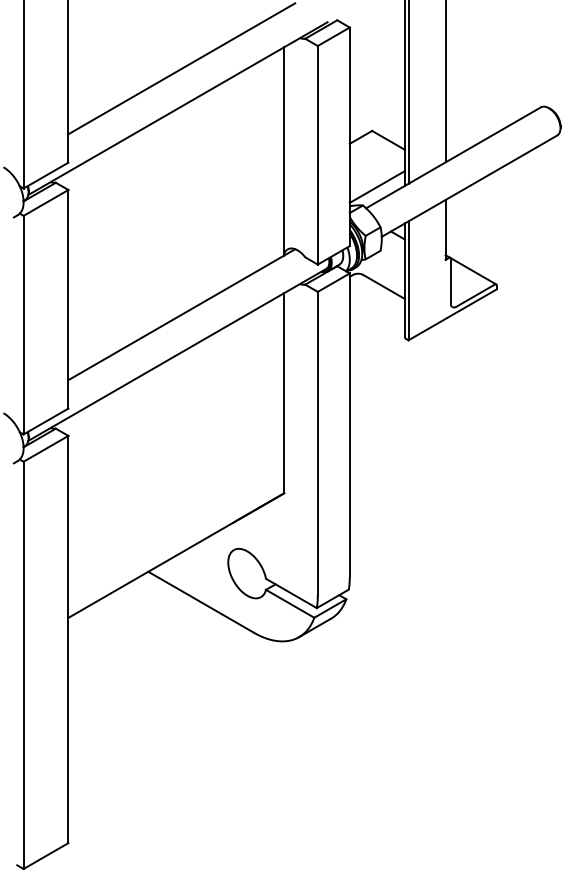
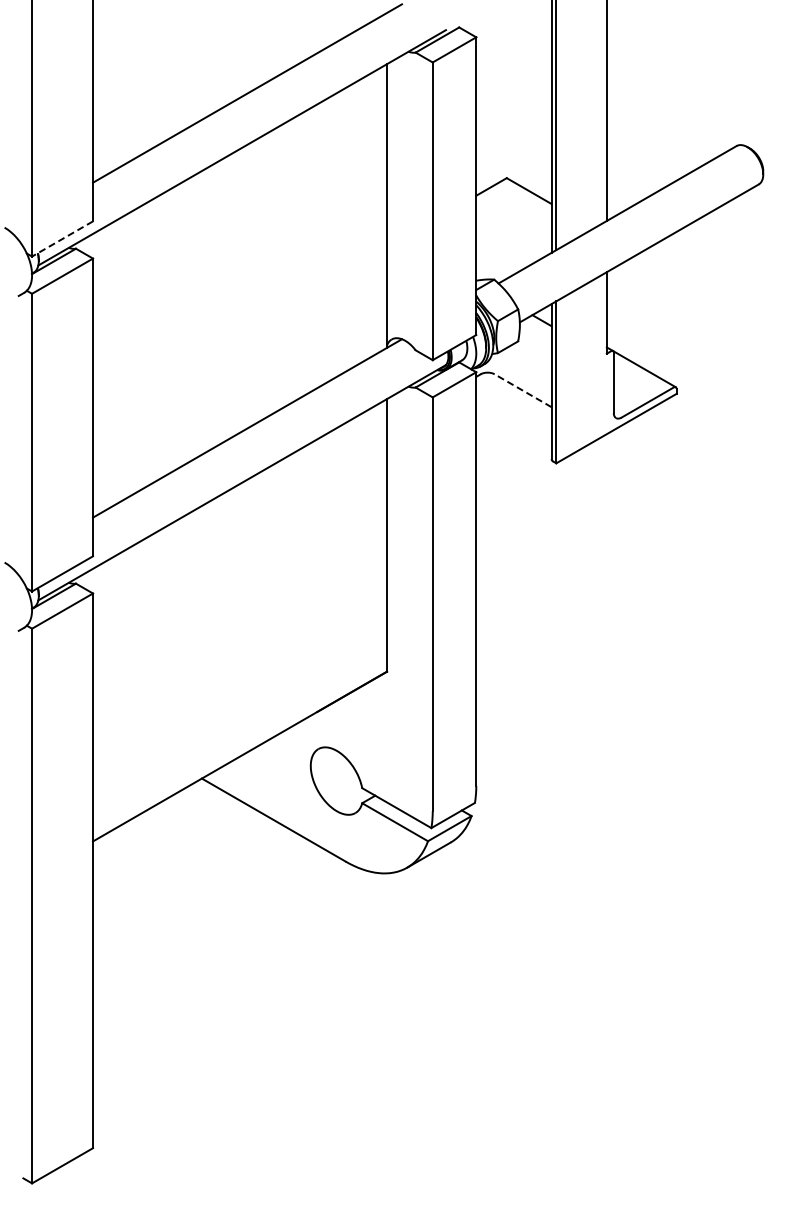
line: (45, 175) -> (62, 239), solid -> dashed
line: (377, 186) -> (513, 254), removed
line: (384, 286) -> (523, 390), solid -> dashed

